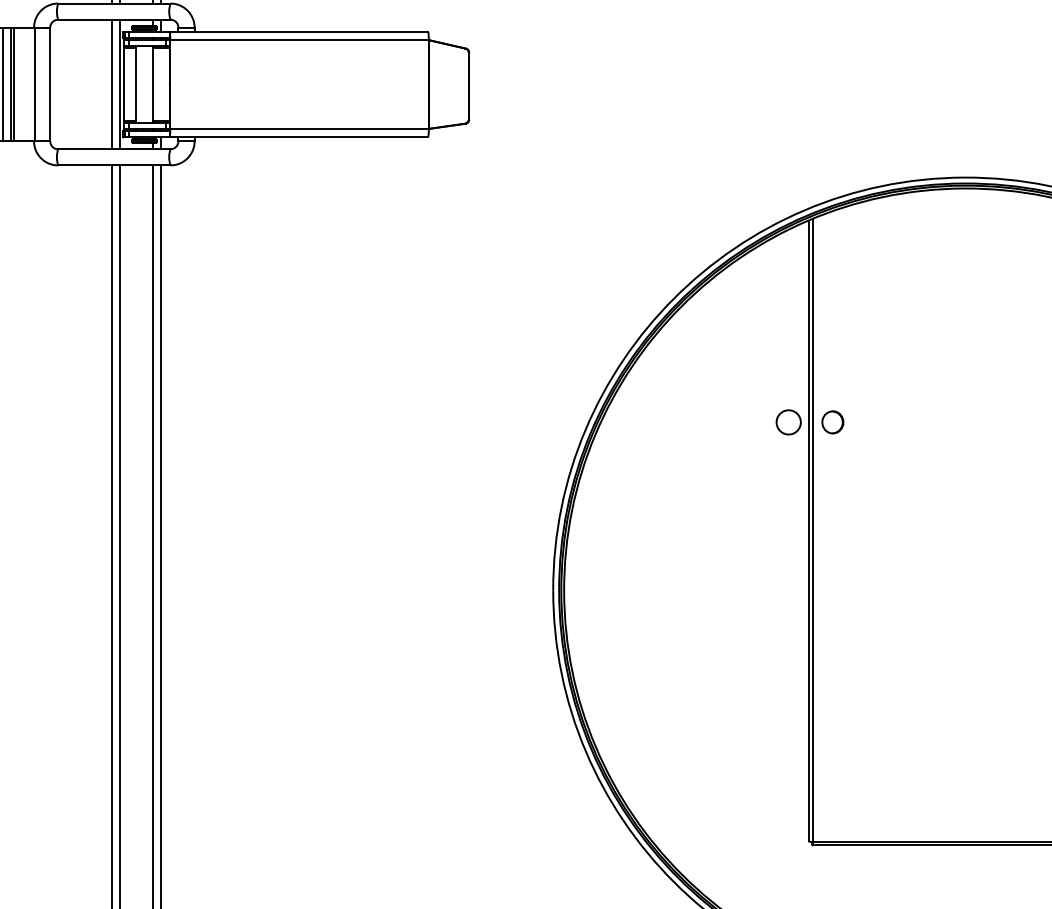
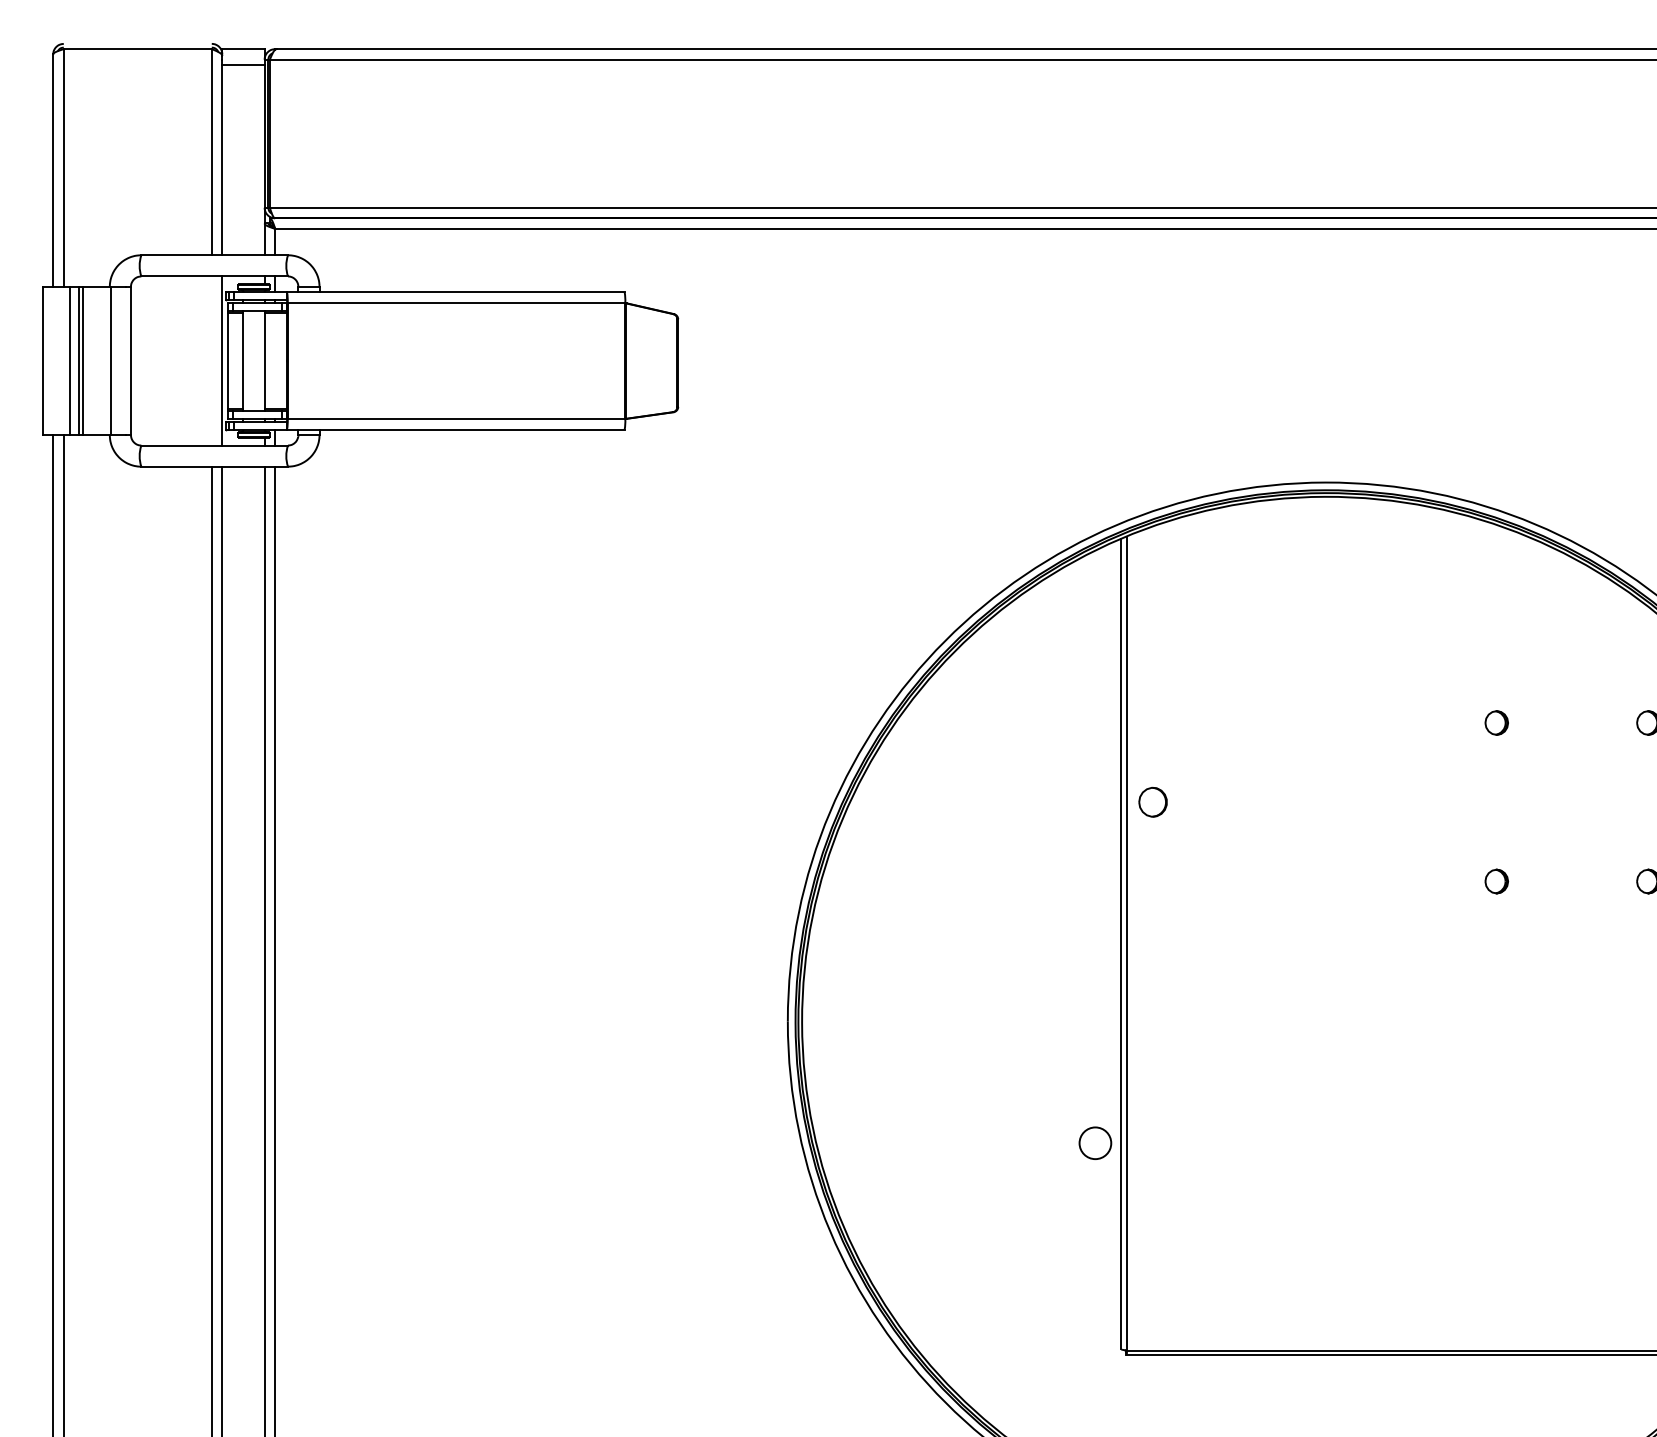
line: (111, 84) -> (211, 360), removed
circle: (788, 421) -> (1095, 1142), moved

